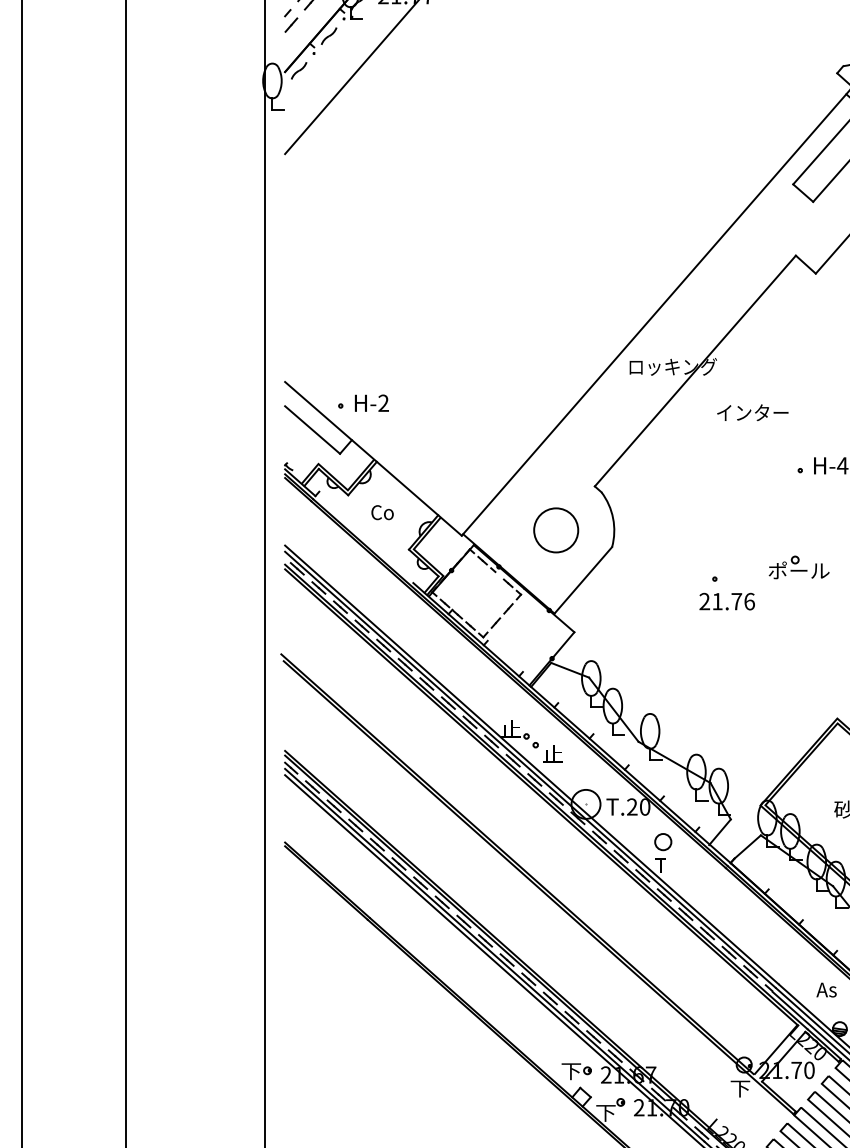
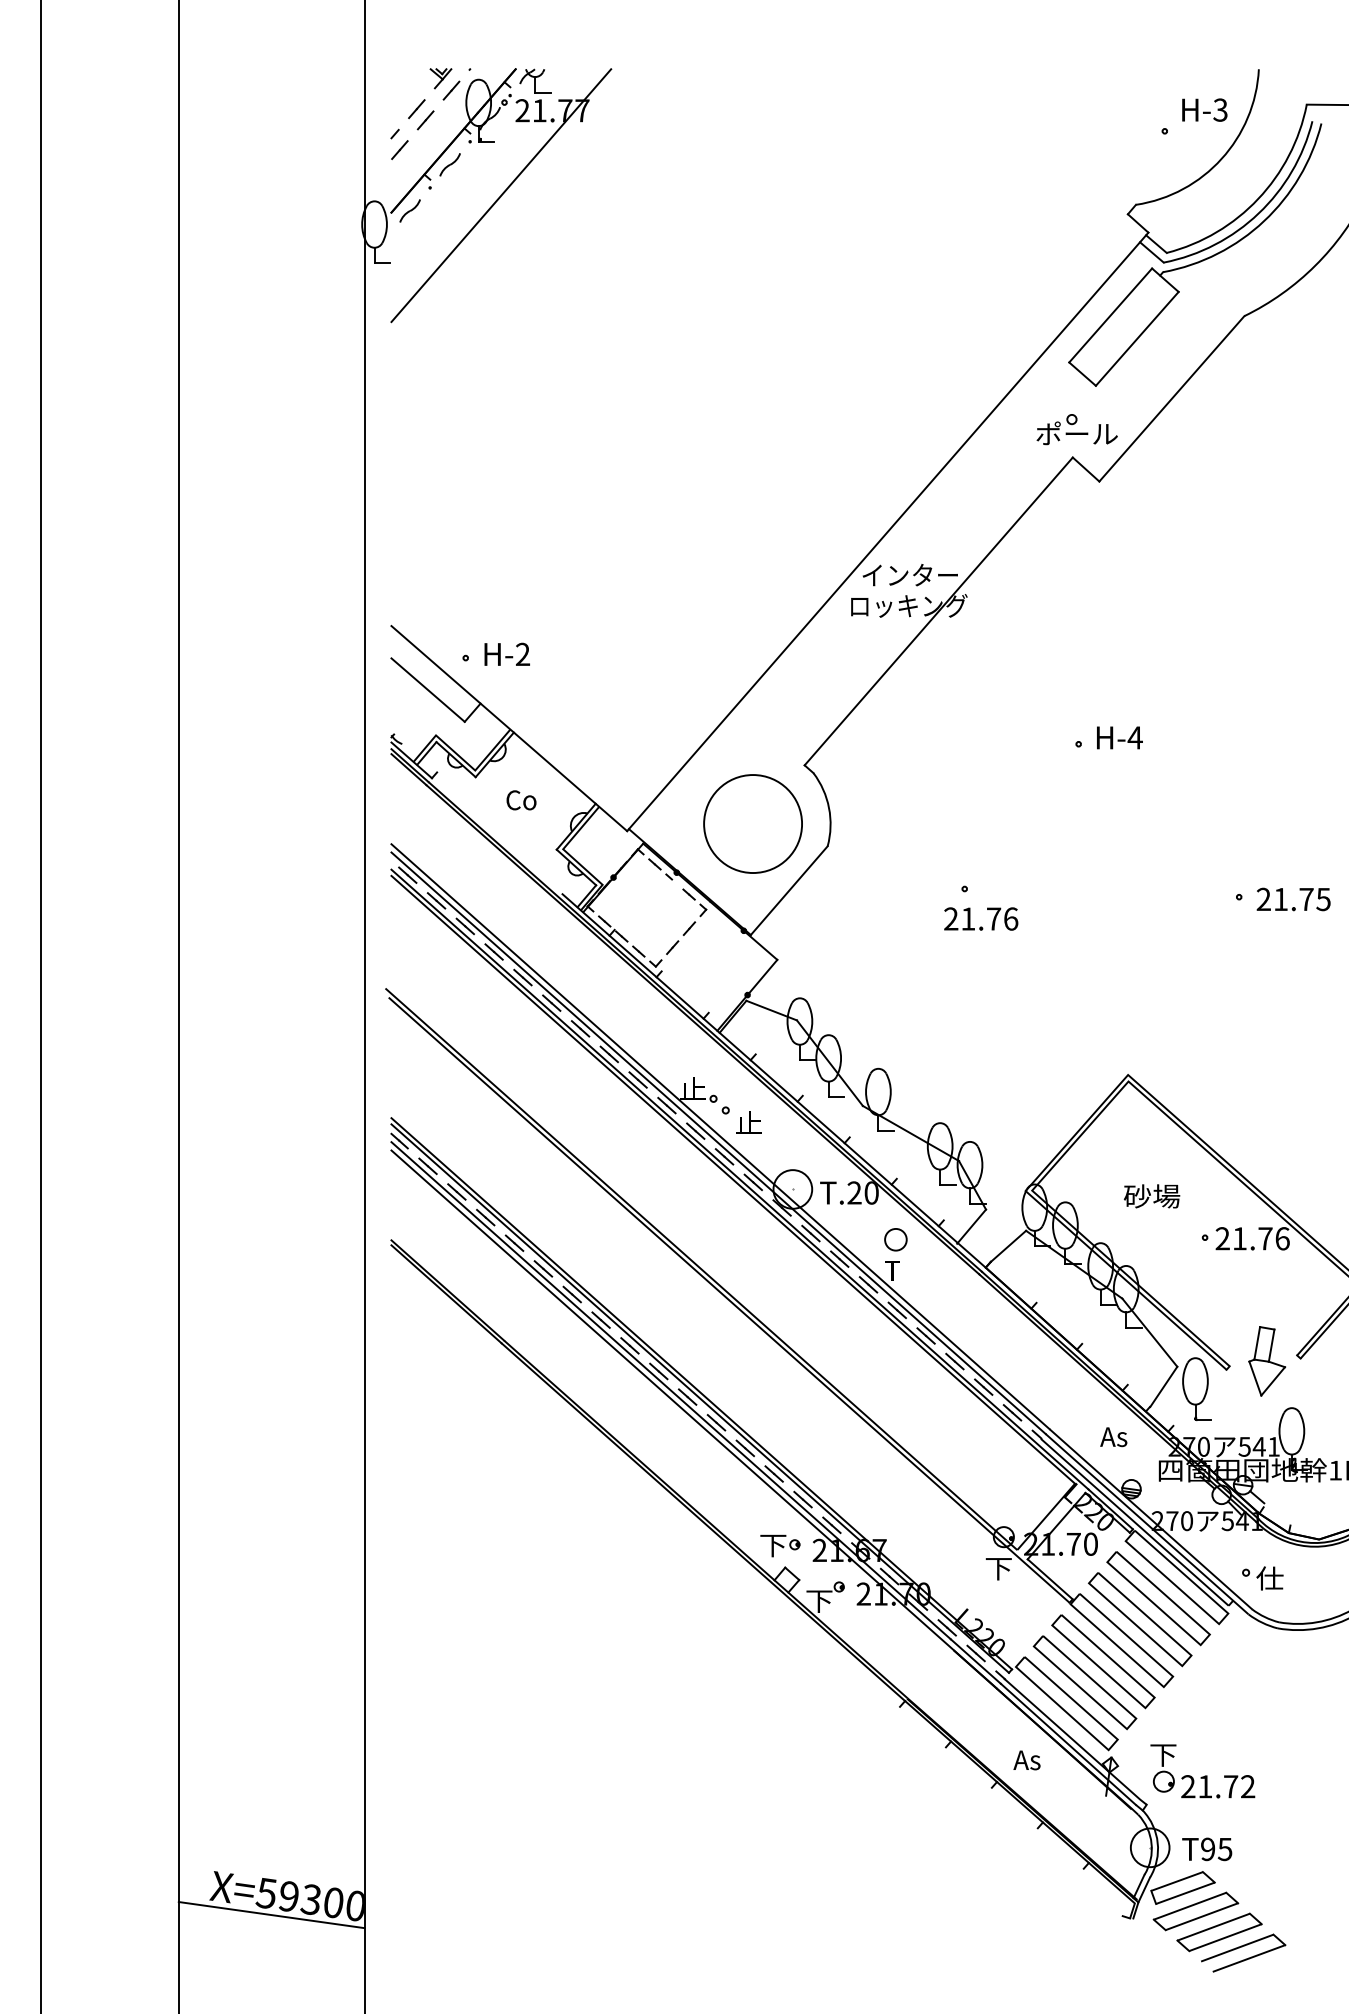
text: (752, 413) -> (909, 575), moved
circle: (556, 530) -> (753, 824), size x1.67
part: (798, 567) -> (1076, 429), moved

